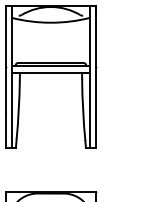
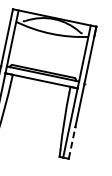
line: (95, 130) -> (71, 142), solid -> dashed

